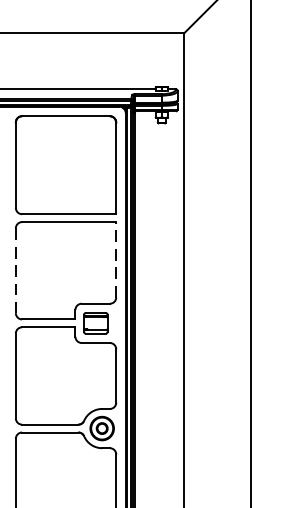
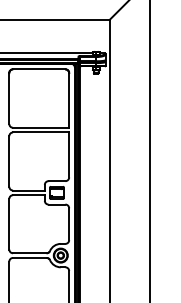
line: (116, 259) -> (69, 154), dashed -> solid
line: (16, 270) -> (9, 161), dashed -> solid

